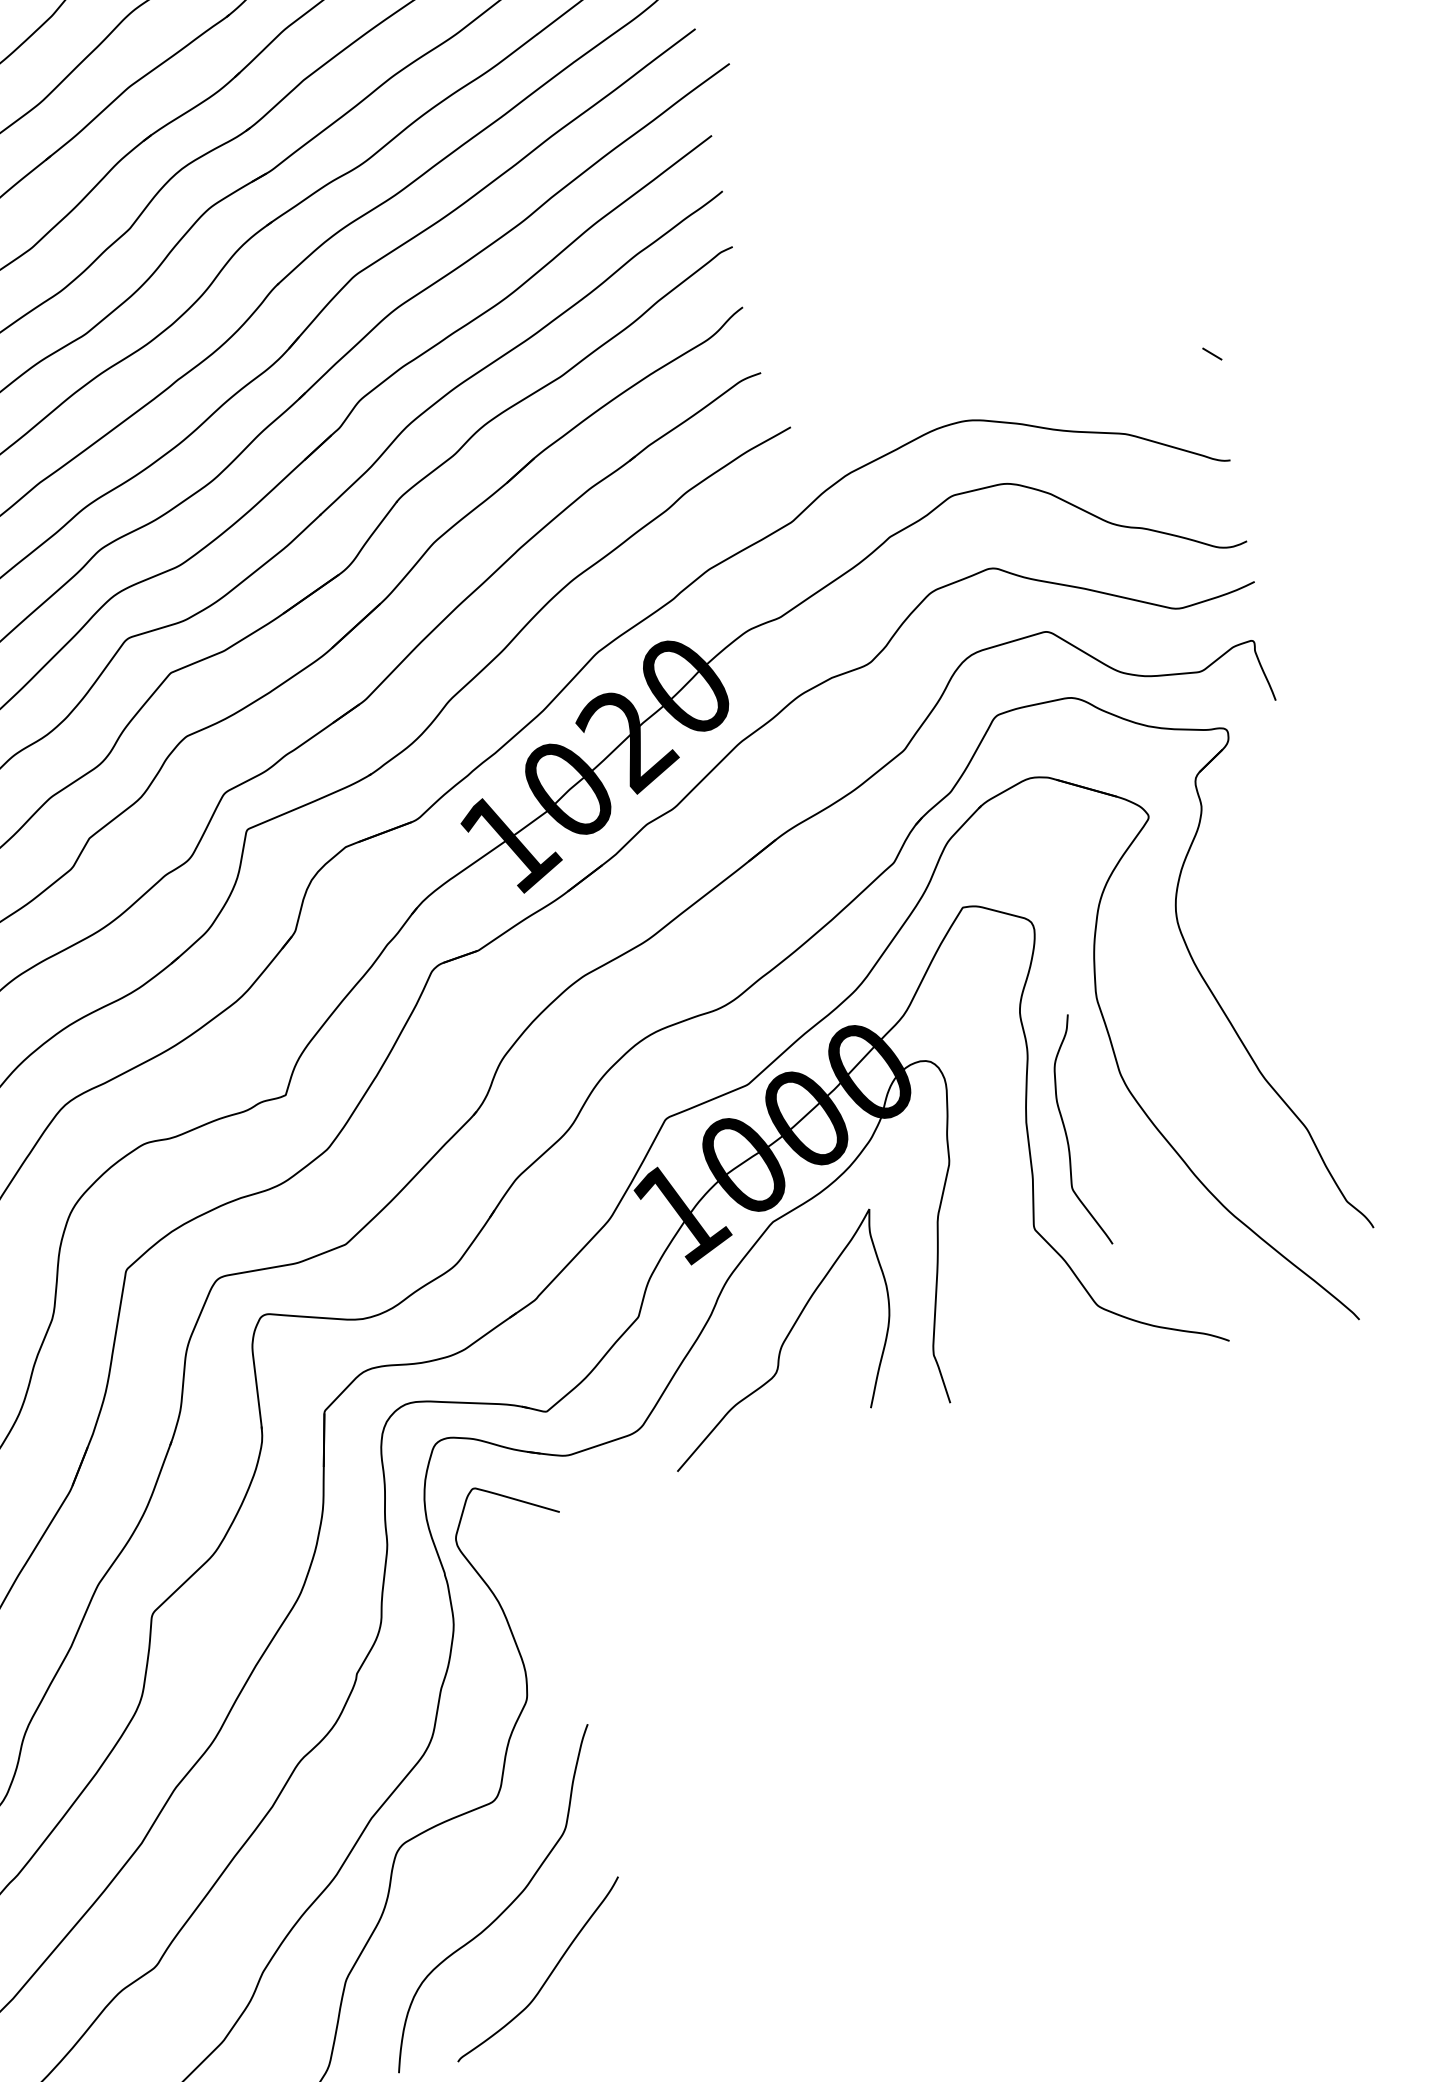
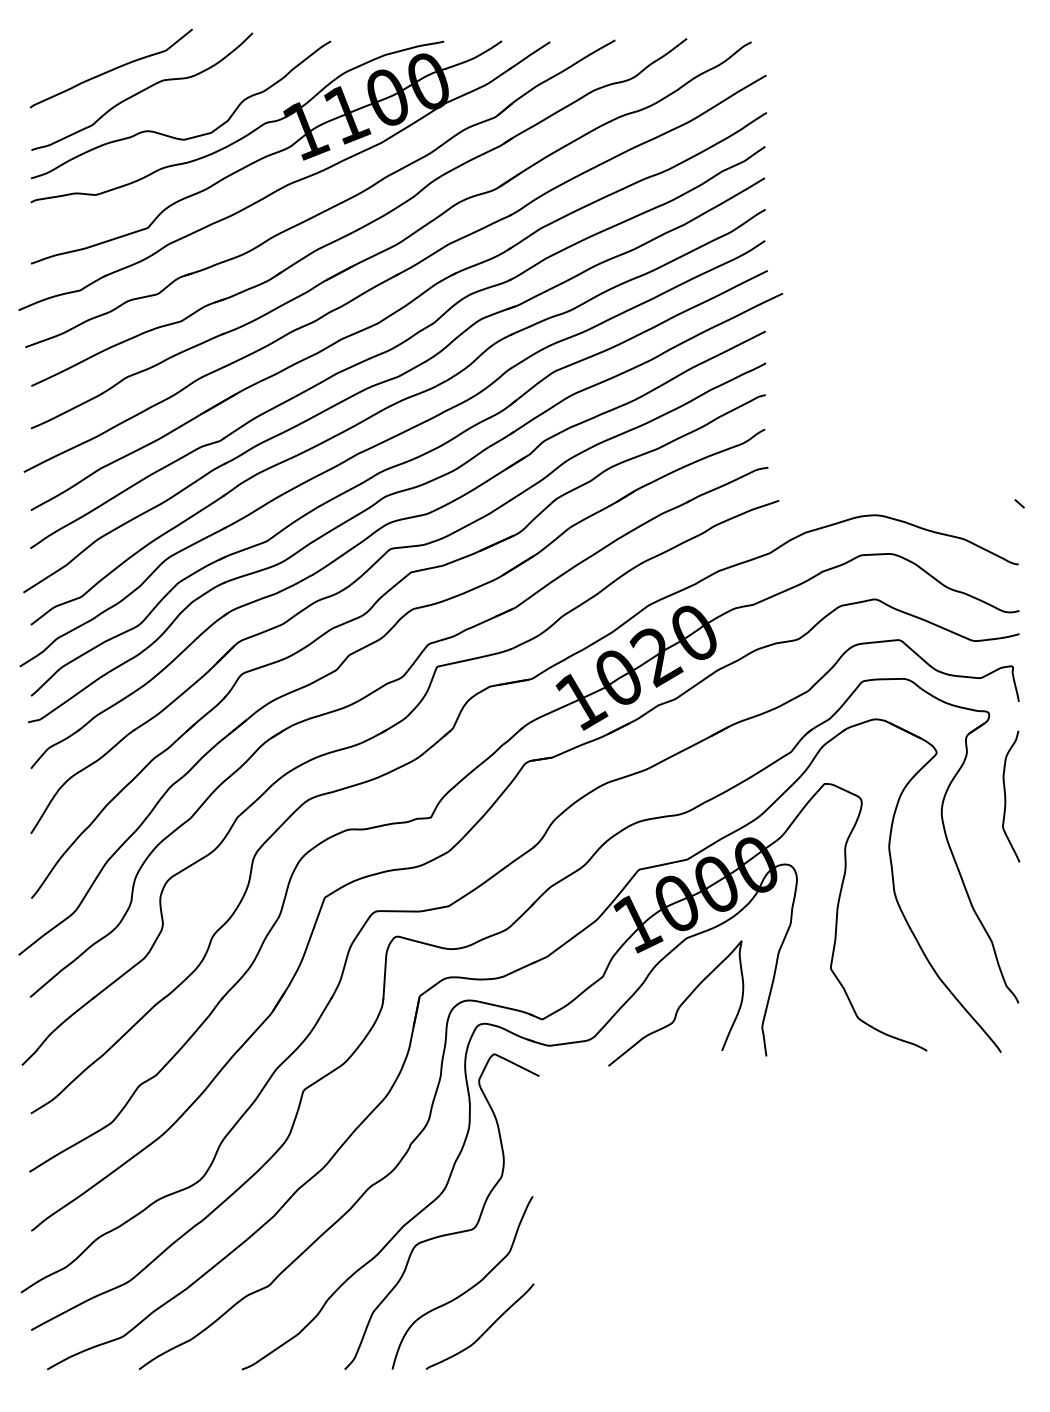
curve: (1068, 1133) -> (1006, 796), moved

